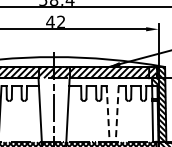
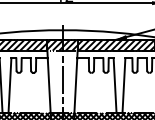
line: (108, 113) -> (115, 85), dashed -> solid
line: (117, 113) -> (124, 85), dashed -> solid

